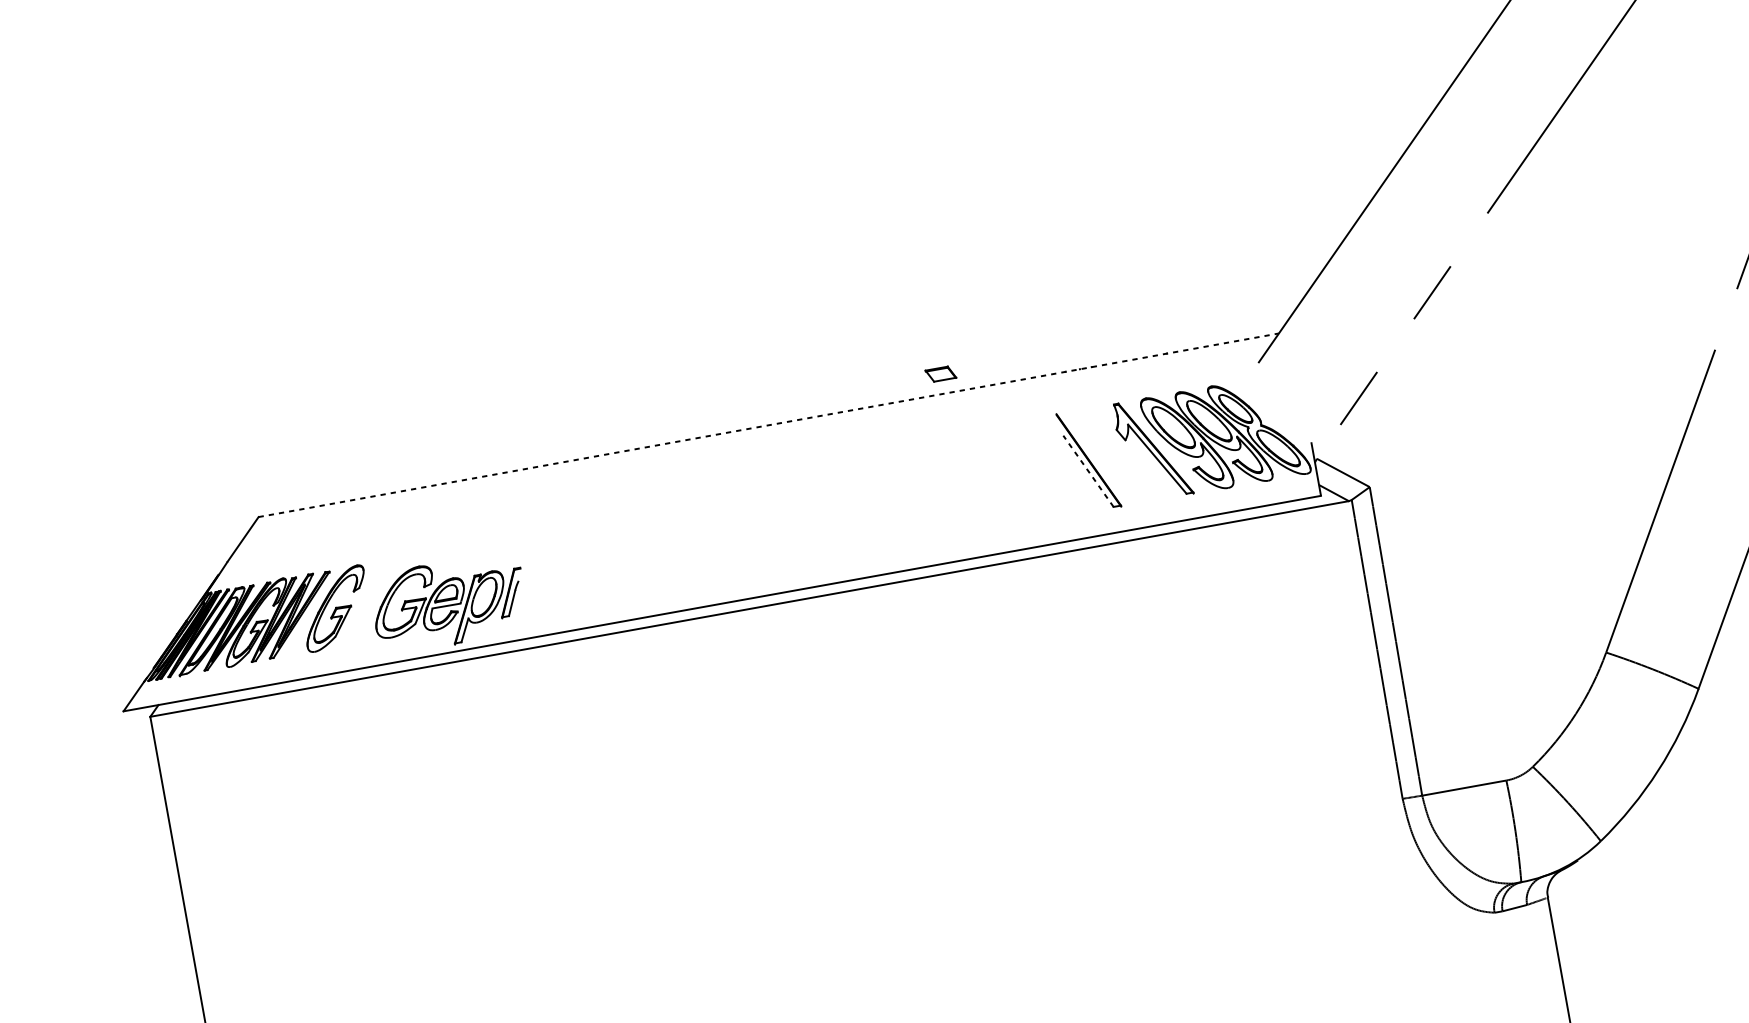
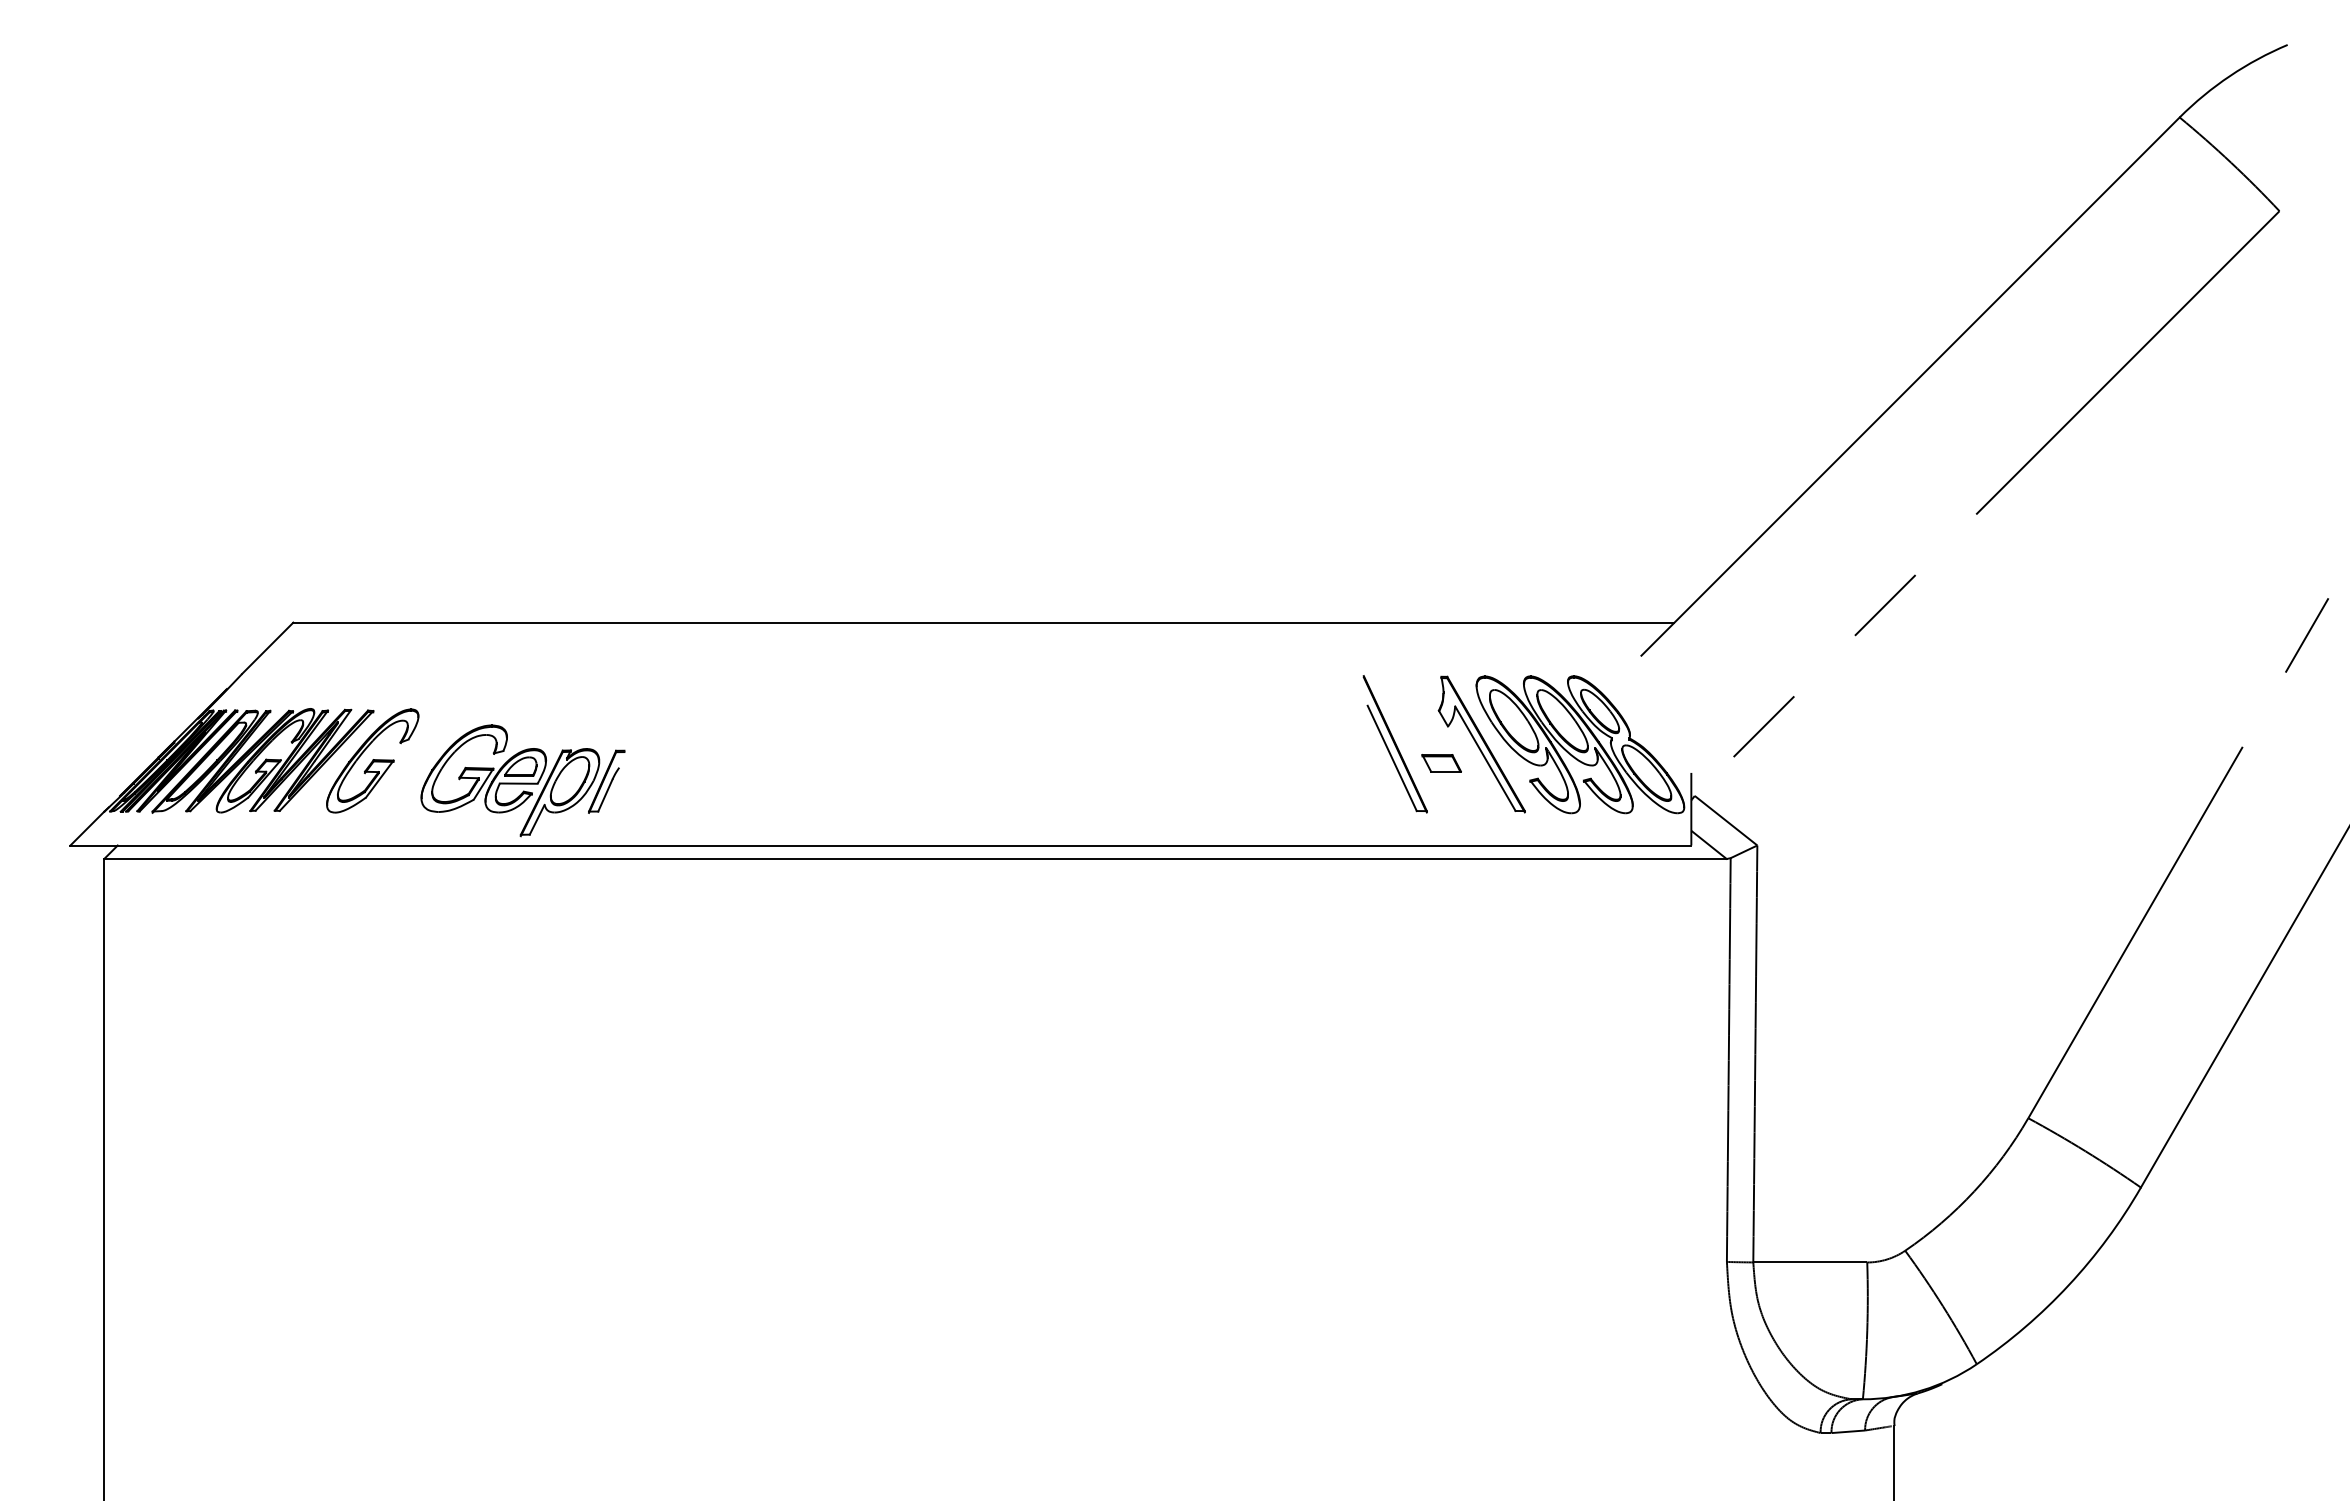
part: (940, 374) -> (1441, 763), moved
line: (768, 425) -> (983, 622), dashed -> solid
line: (1088, 470) -> (1392, 757), dashed -> solid

